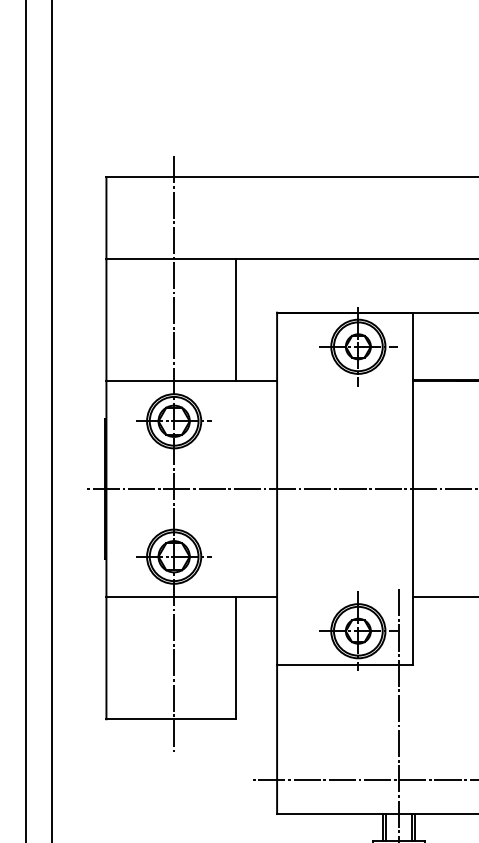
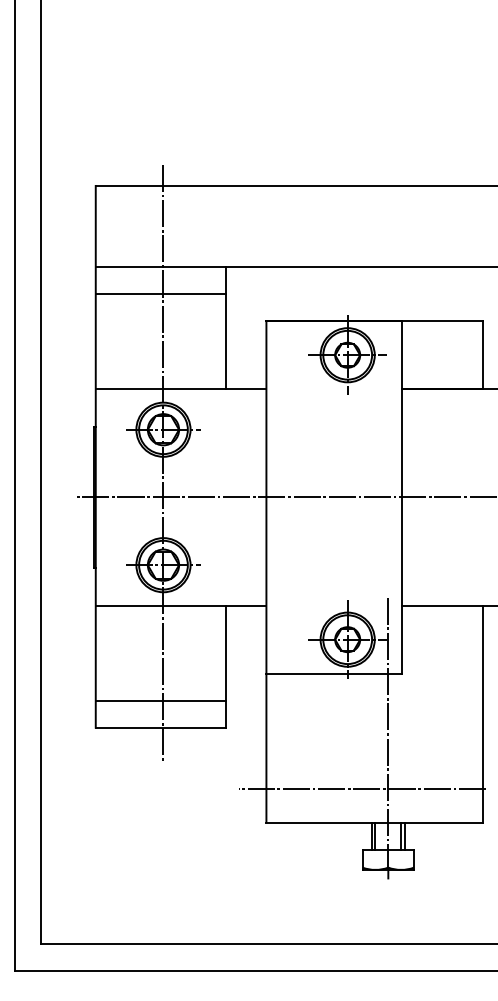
line: (171, 286) -> (160, 294), added
line: (171, 692) -> (160, 700), added

